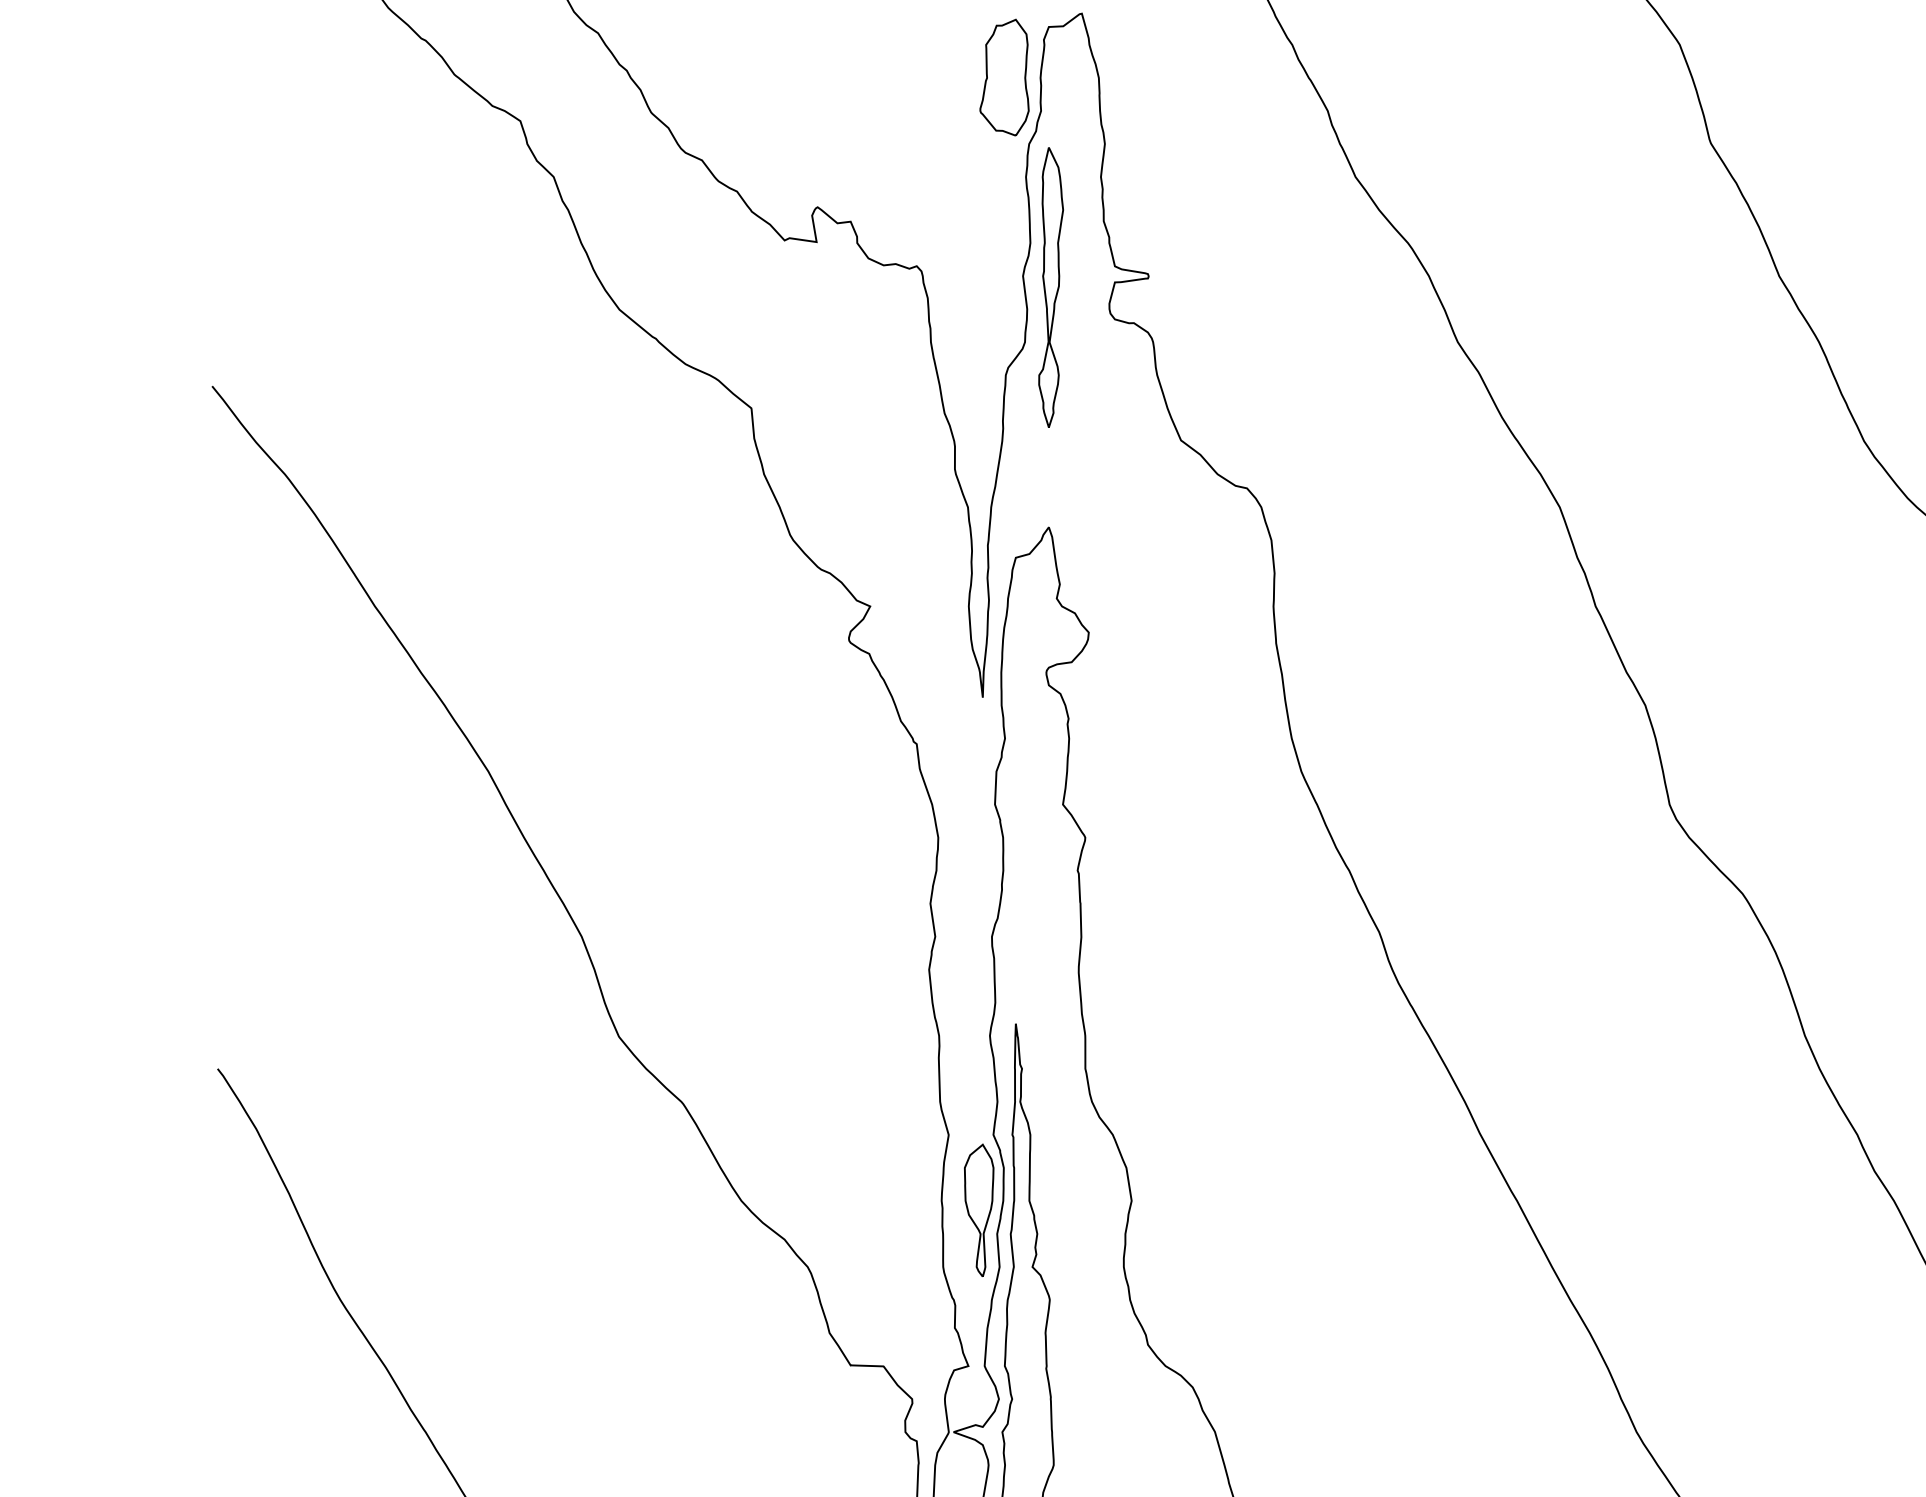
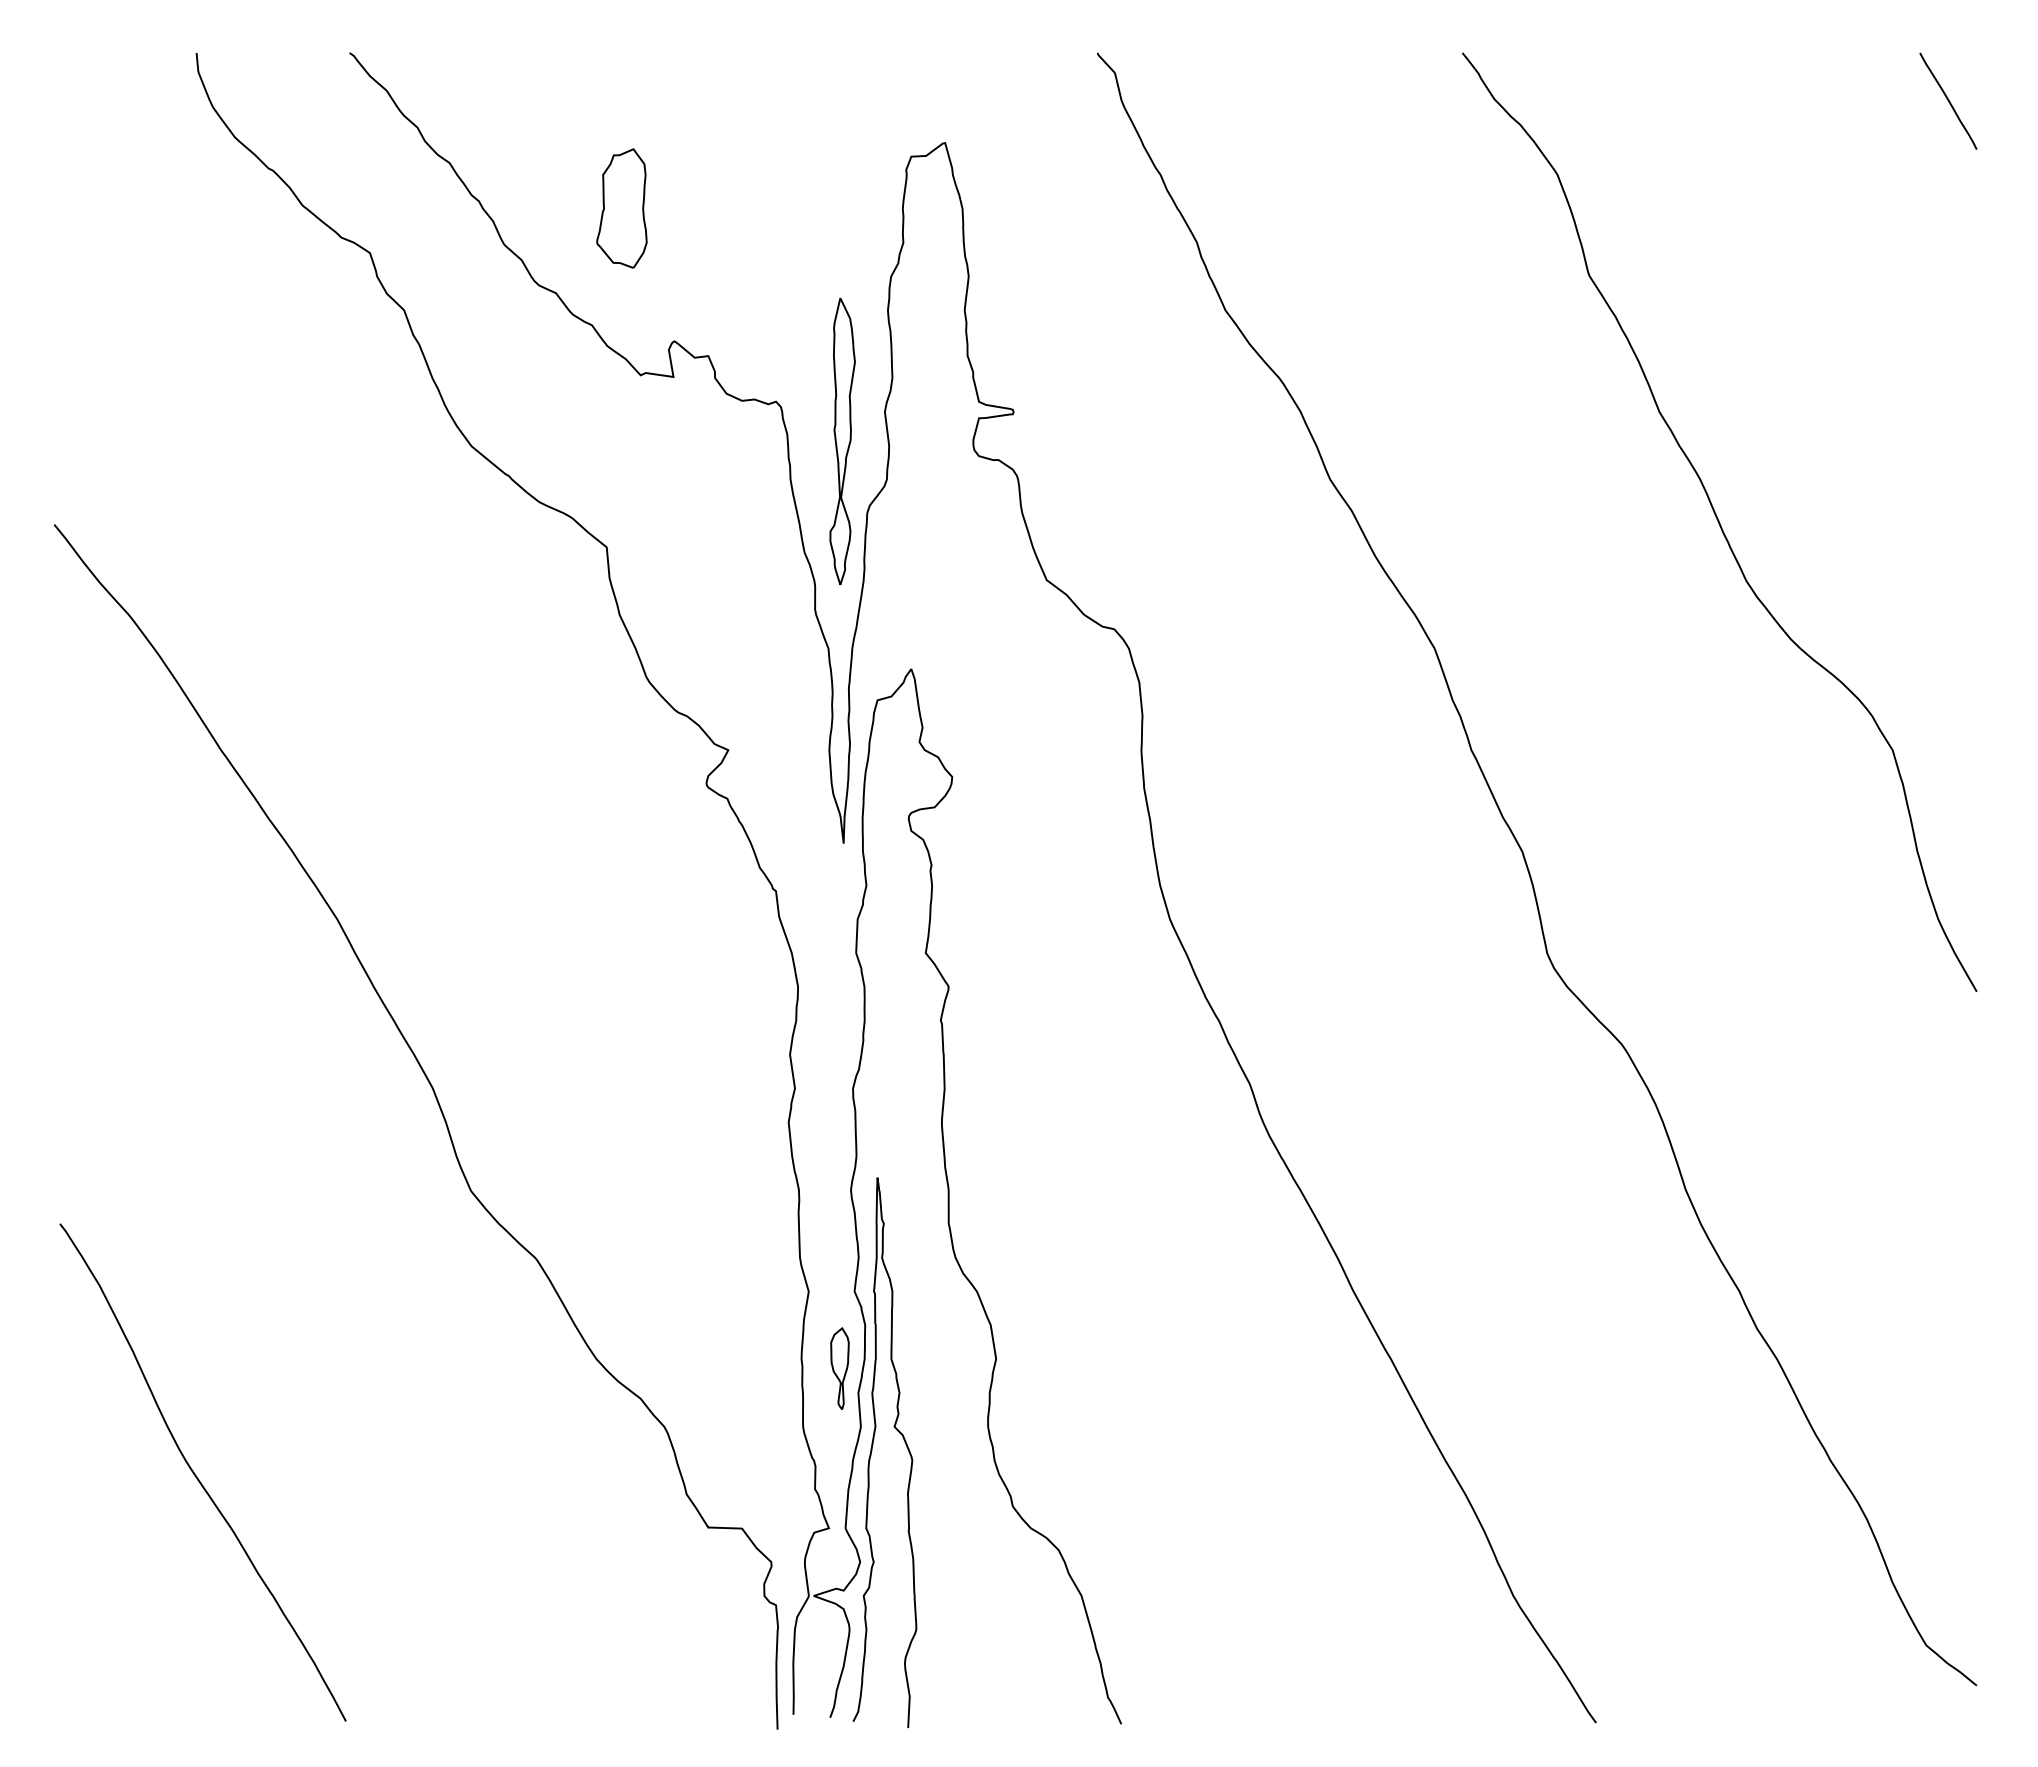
part: (1004, 77) -> (621, 208), moved
part: (1050, 286) -> (842, 440), moved
part: (978, 1210) -> (839, 1368), size x0.6

